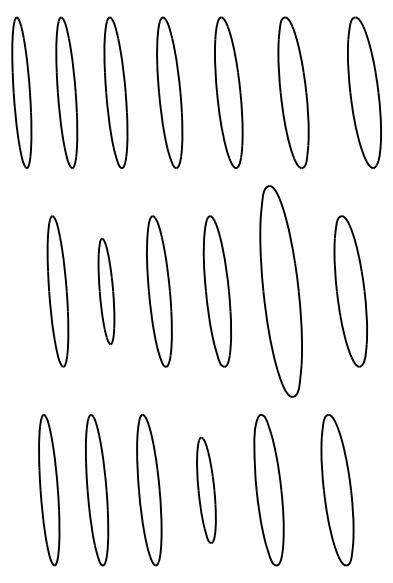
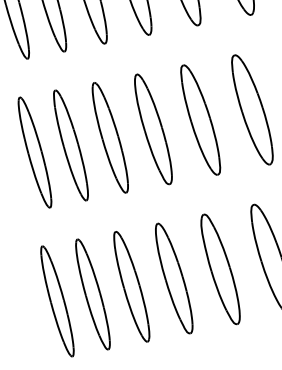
part: (106, 291) -> (71, 145), size x1.43
part: (280, 291) -> (200, 120), size x0.71
part: (206, 490) -> (174, 278), size x1.43

